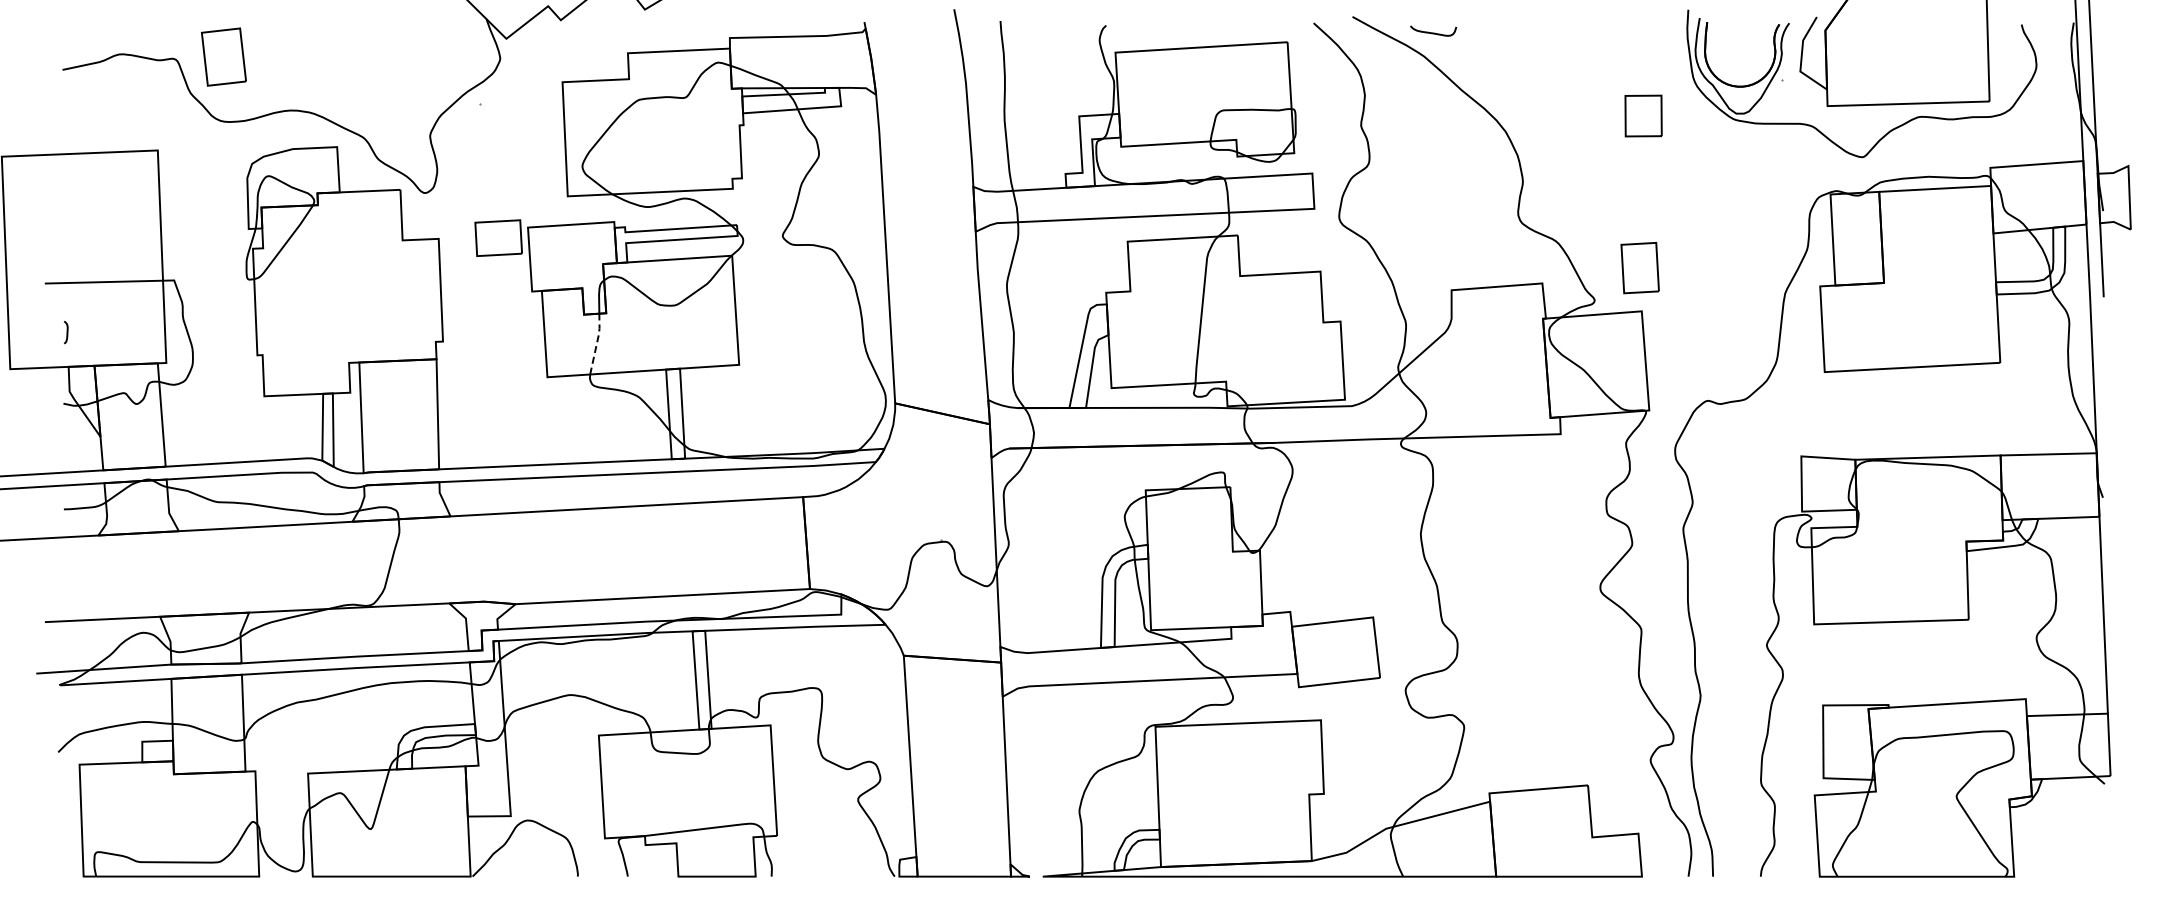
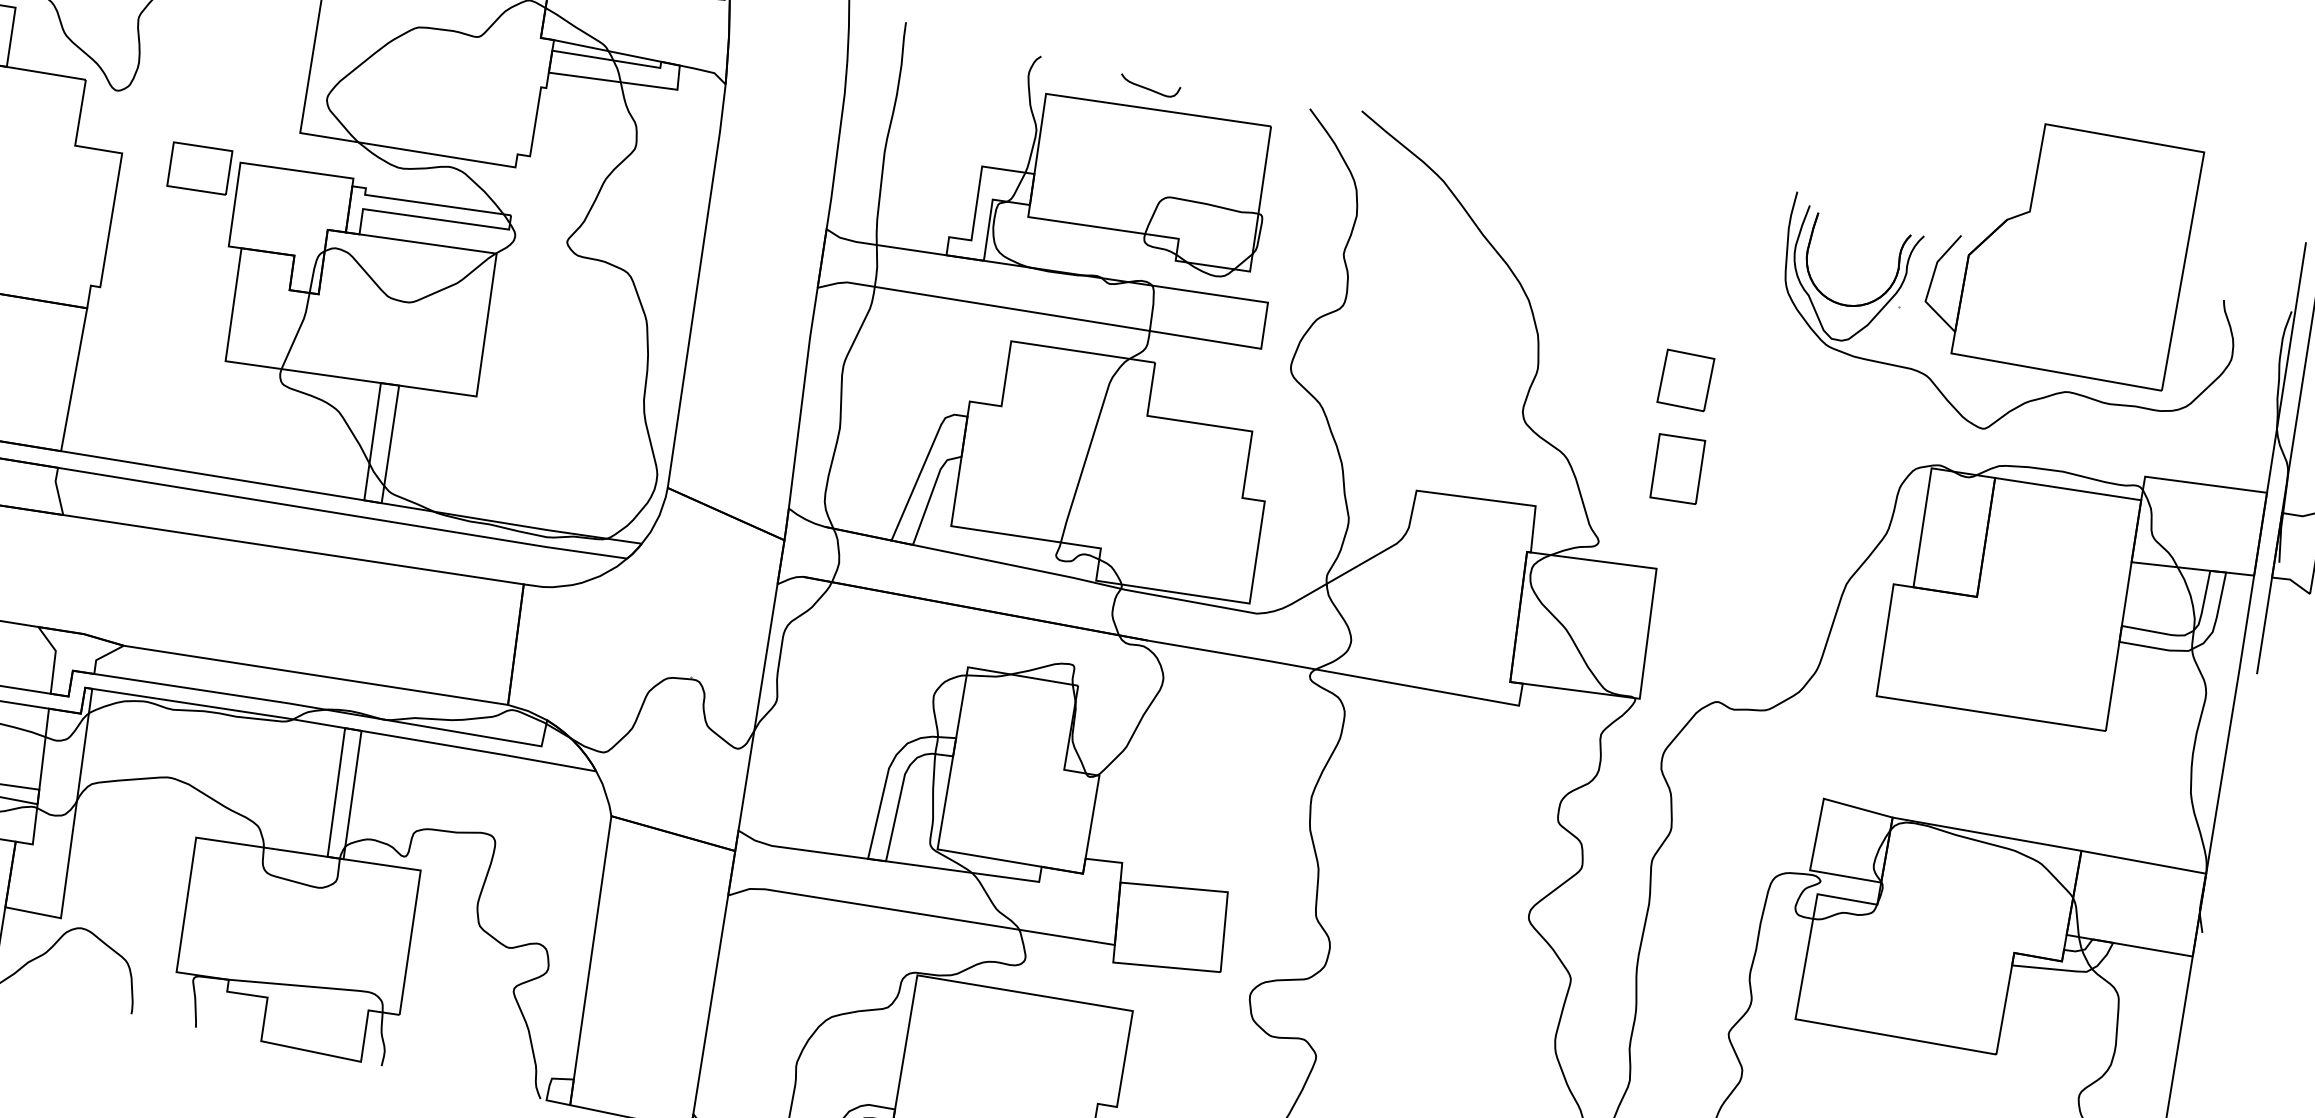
curve: (1433, 32) -> (1149, 88), moved
part: (1643, 115) -> (1685, 379), moved
part: (1639, 268) -> (1676, 469), moved
line: (597, 342) -> (299, 329), dashed -> solid

